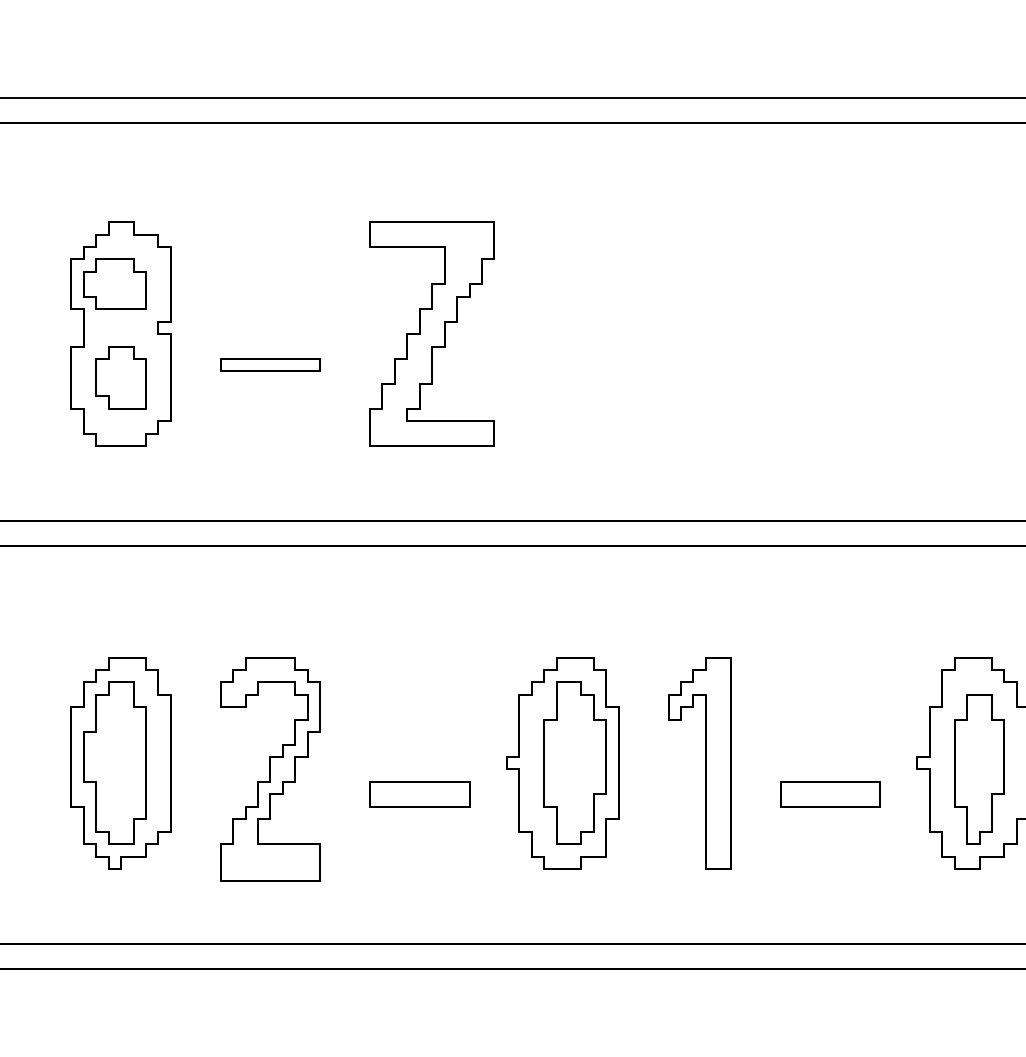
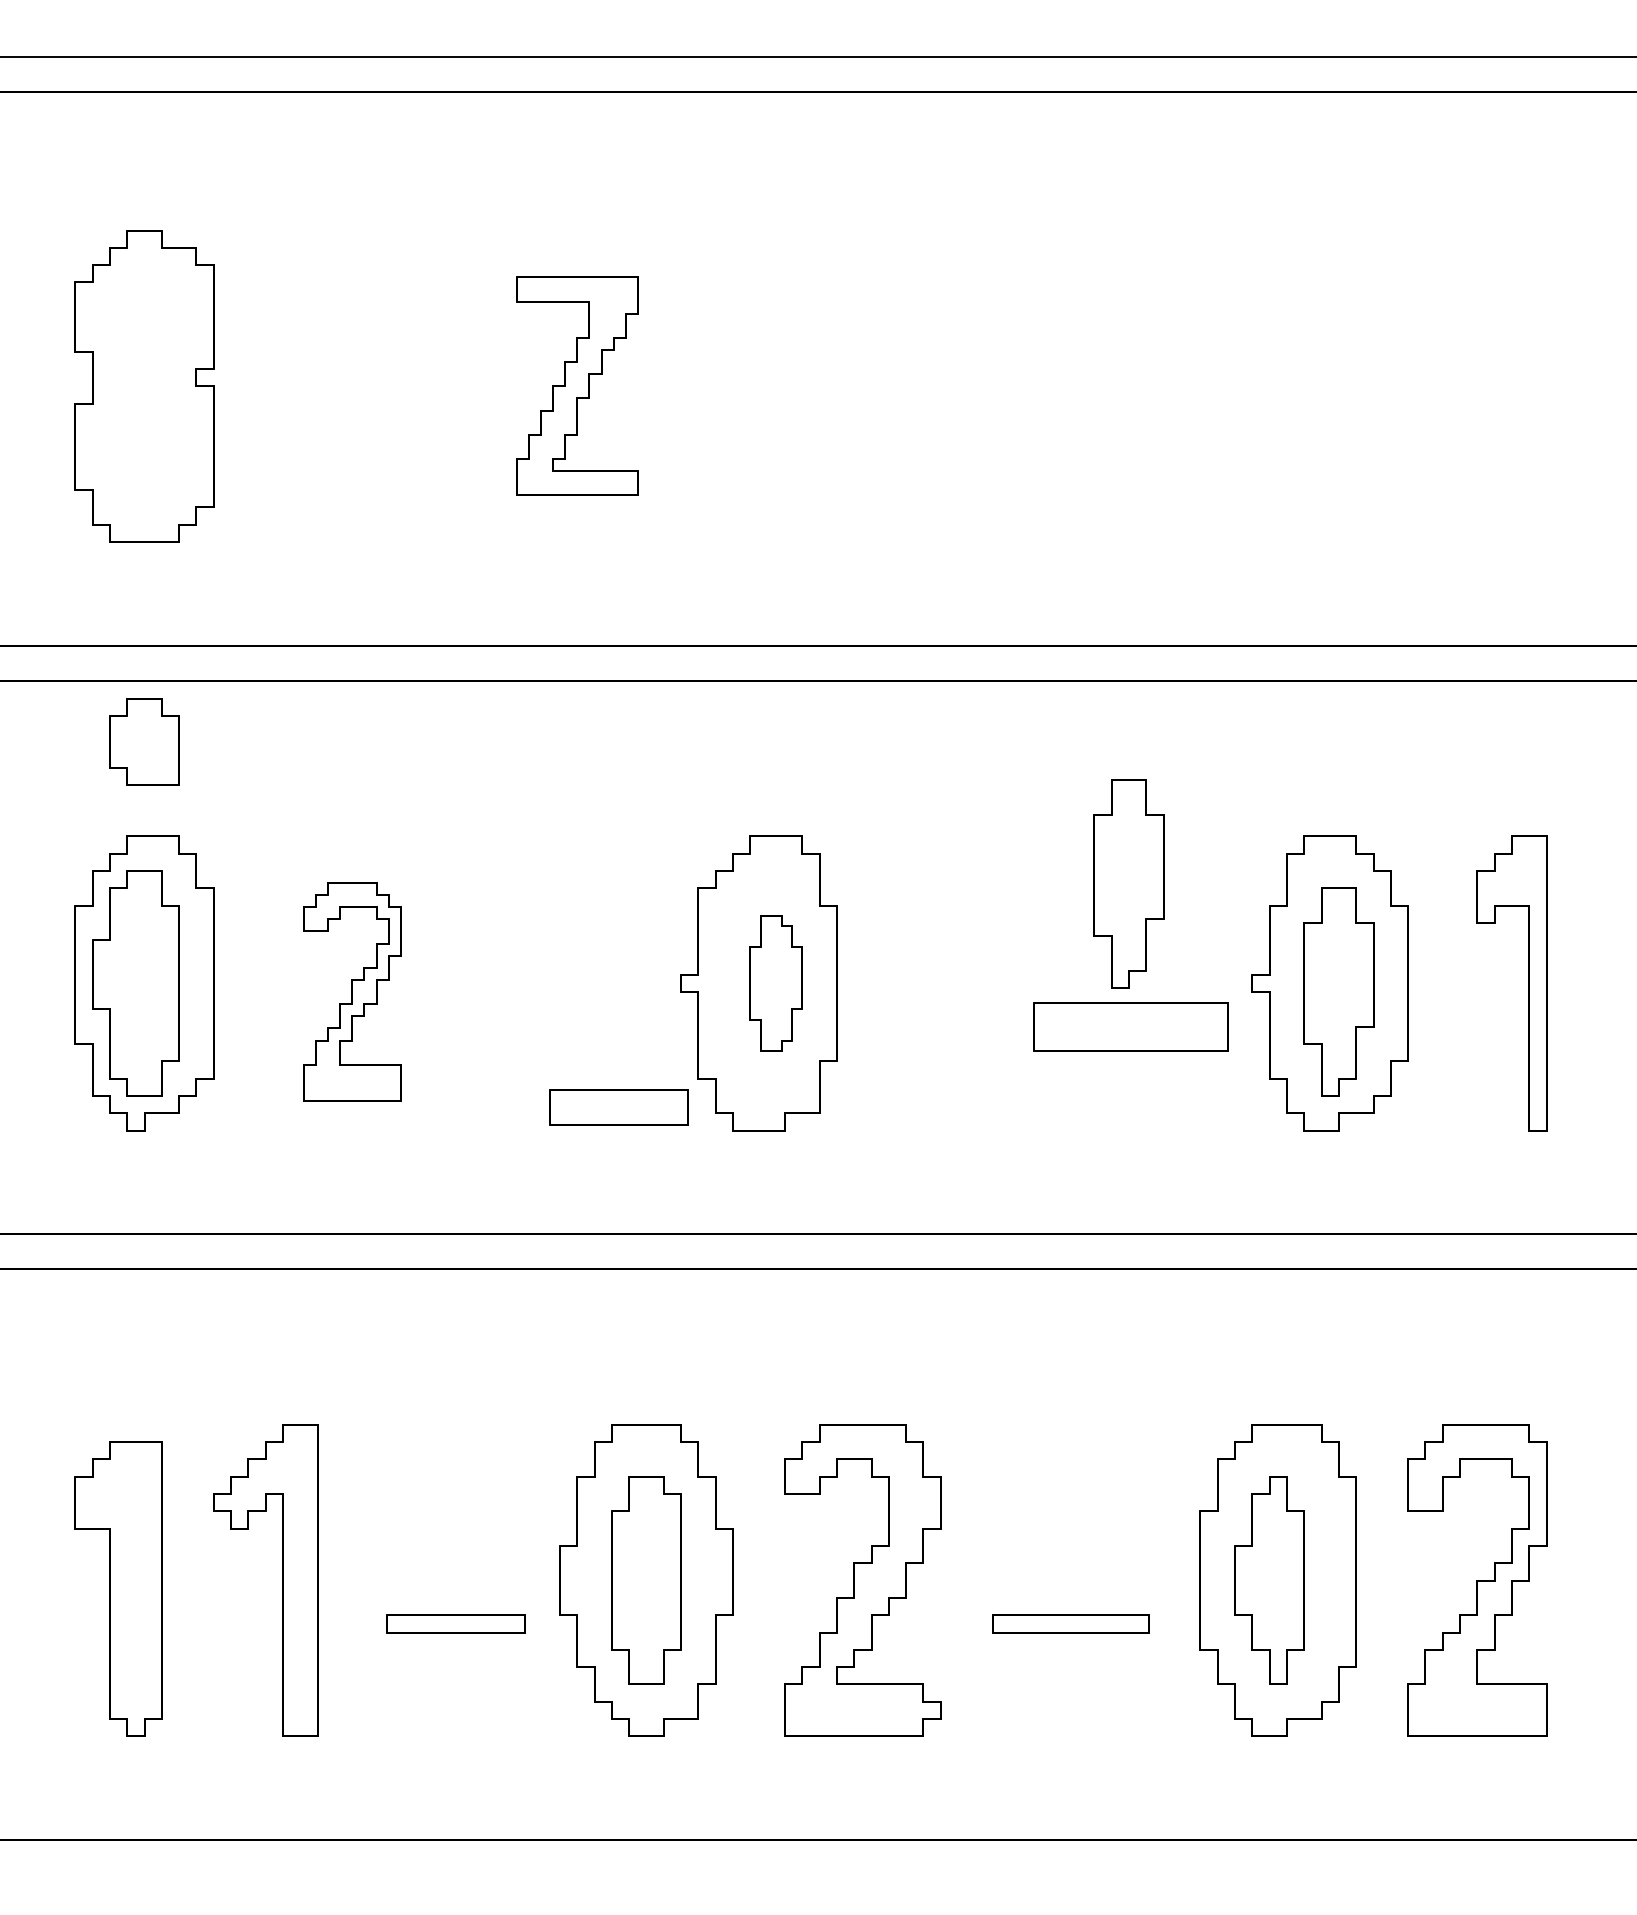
part: (114, 283) -> (135, 316), removed
part: (432, 334) -> (577, 386), size x0.7
part: (270, 365) -> (352, 429), removed
part: (121, 377) -> (144, 741), moved
part: (828, 691) -> (1128, 883), added
part: (575, 763) -> (776, 983), size x0.6
part: (705, 763) -> (957, 983), removed
part: (270, 769) -> (352, 991), size x0.7
part: (419, 794) -> (618, 1107), moved
part: (829, 794) -> (1130, 1026), size x1.4

